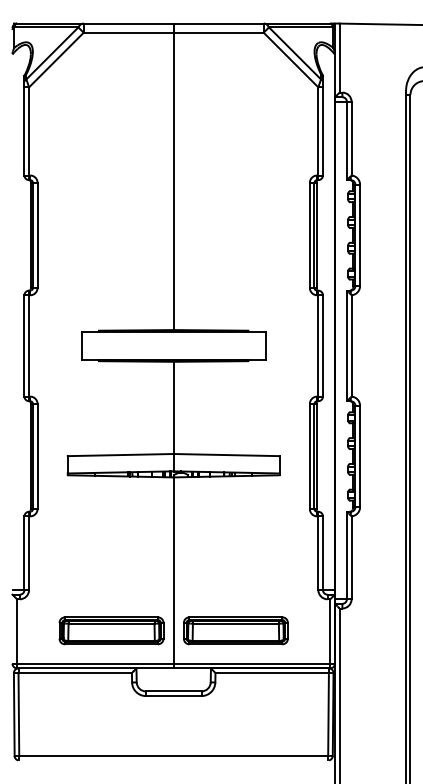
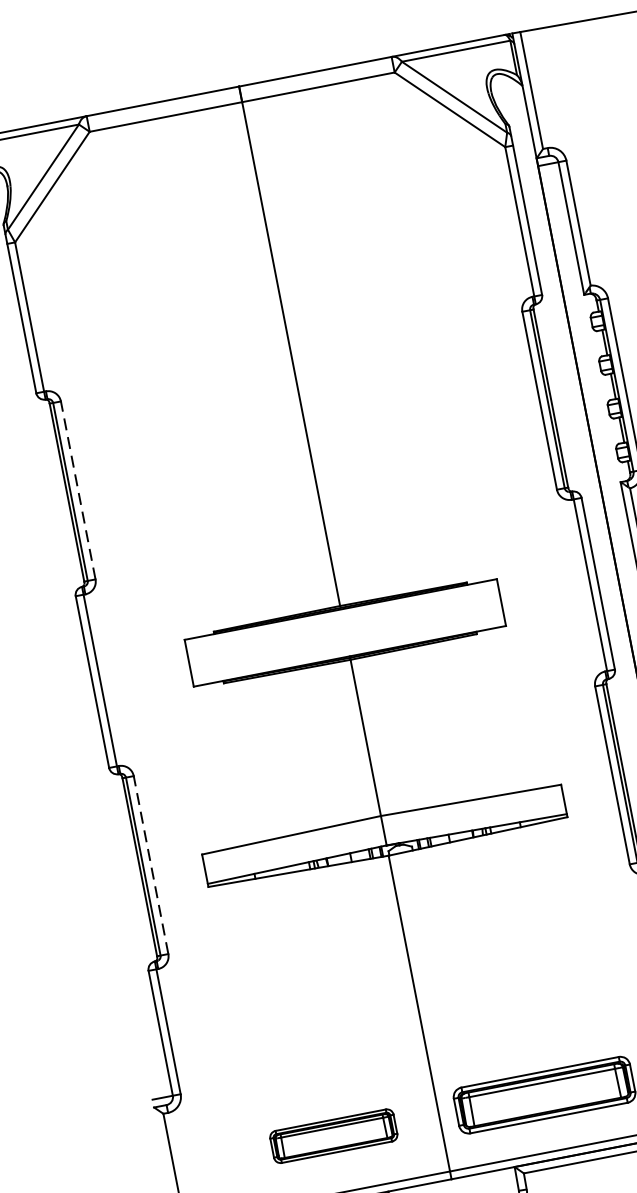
line: (37, 235) -> (78, 490), solid -> dashed
line: (37, 456) -> (150, 865), solid -> dashed
part: (111, 630) -> (333, 1135), size x0.7

